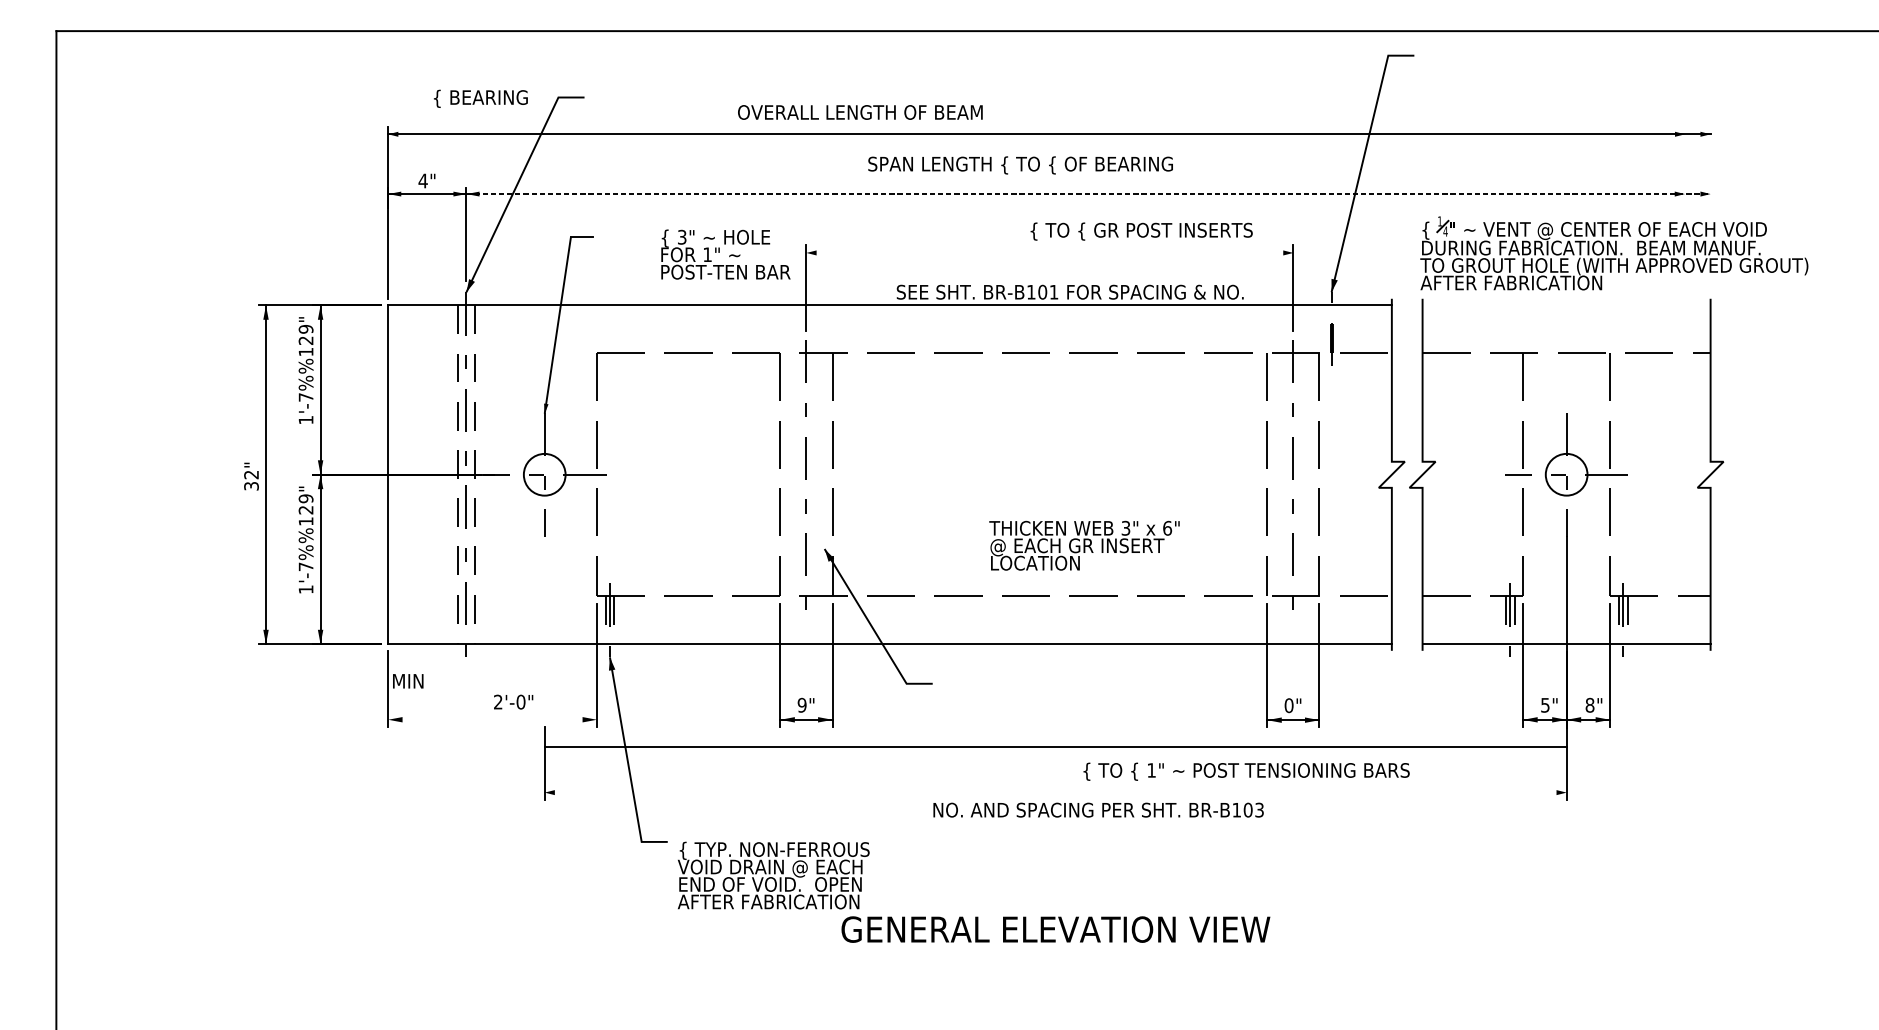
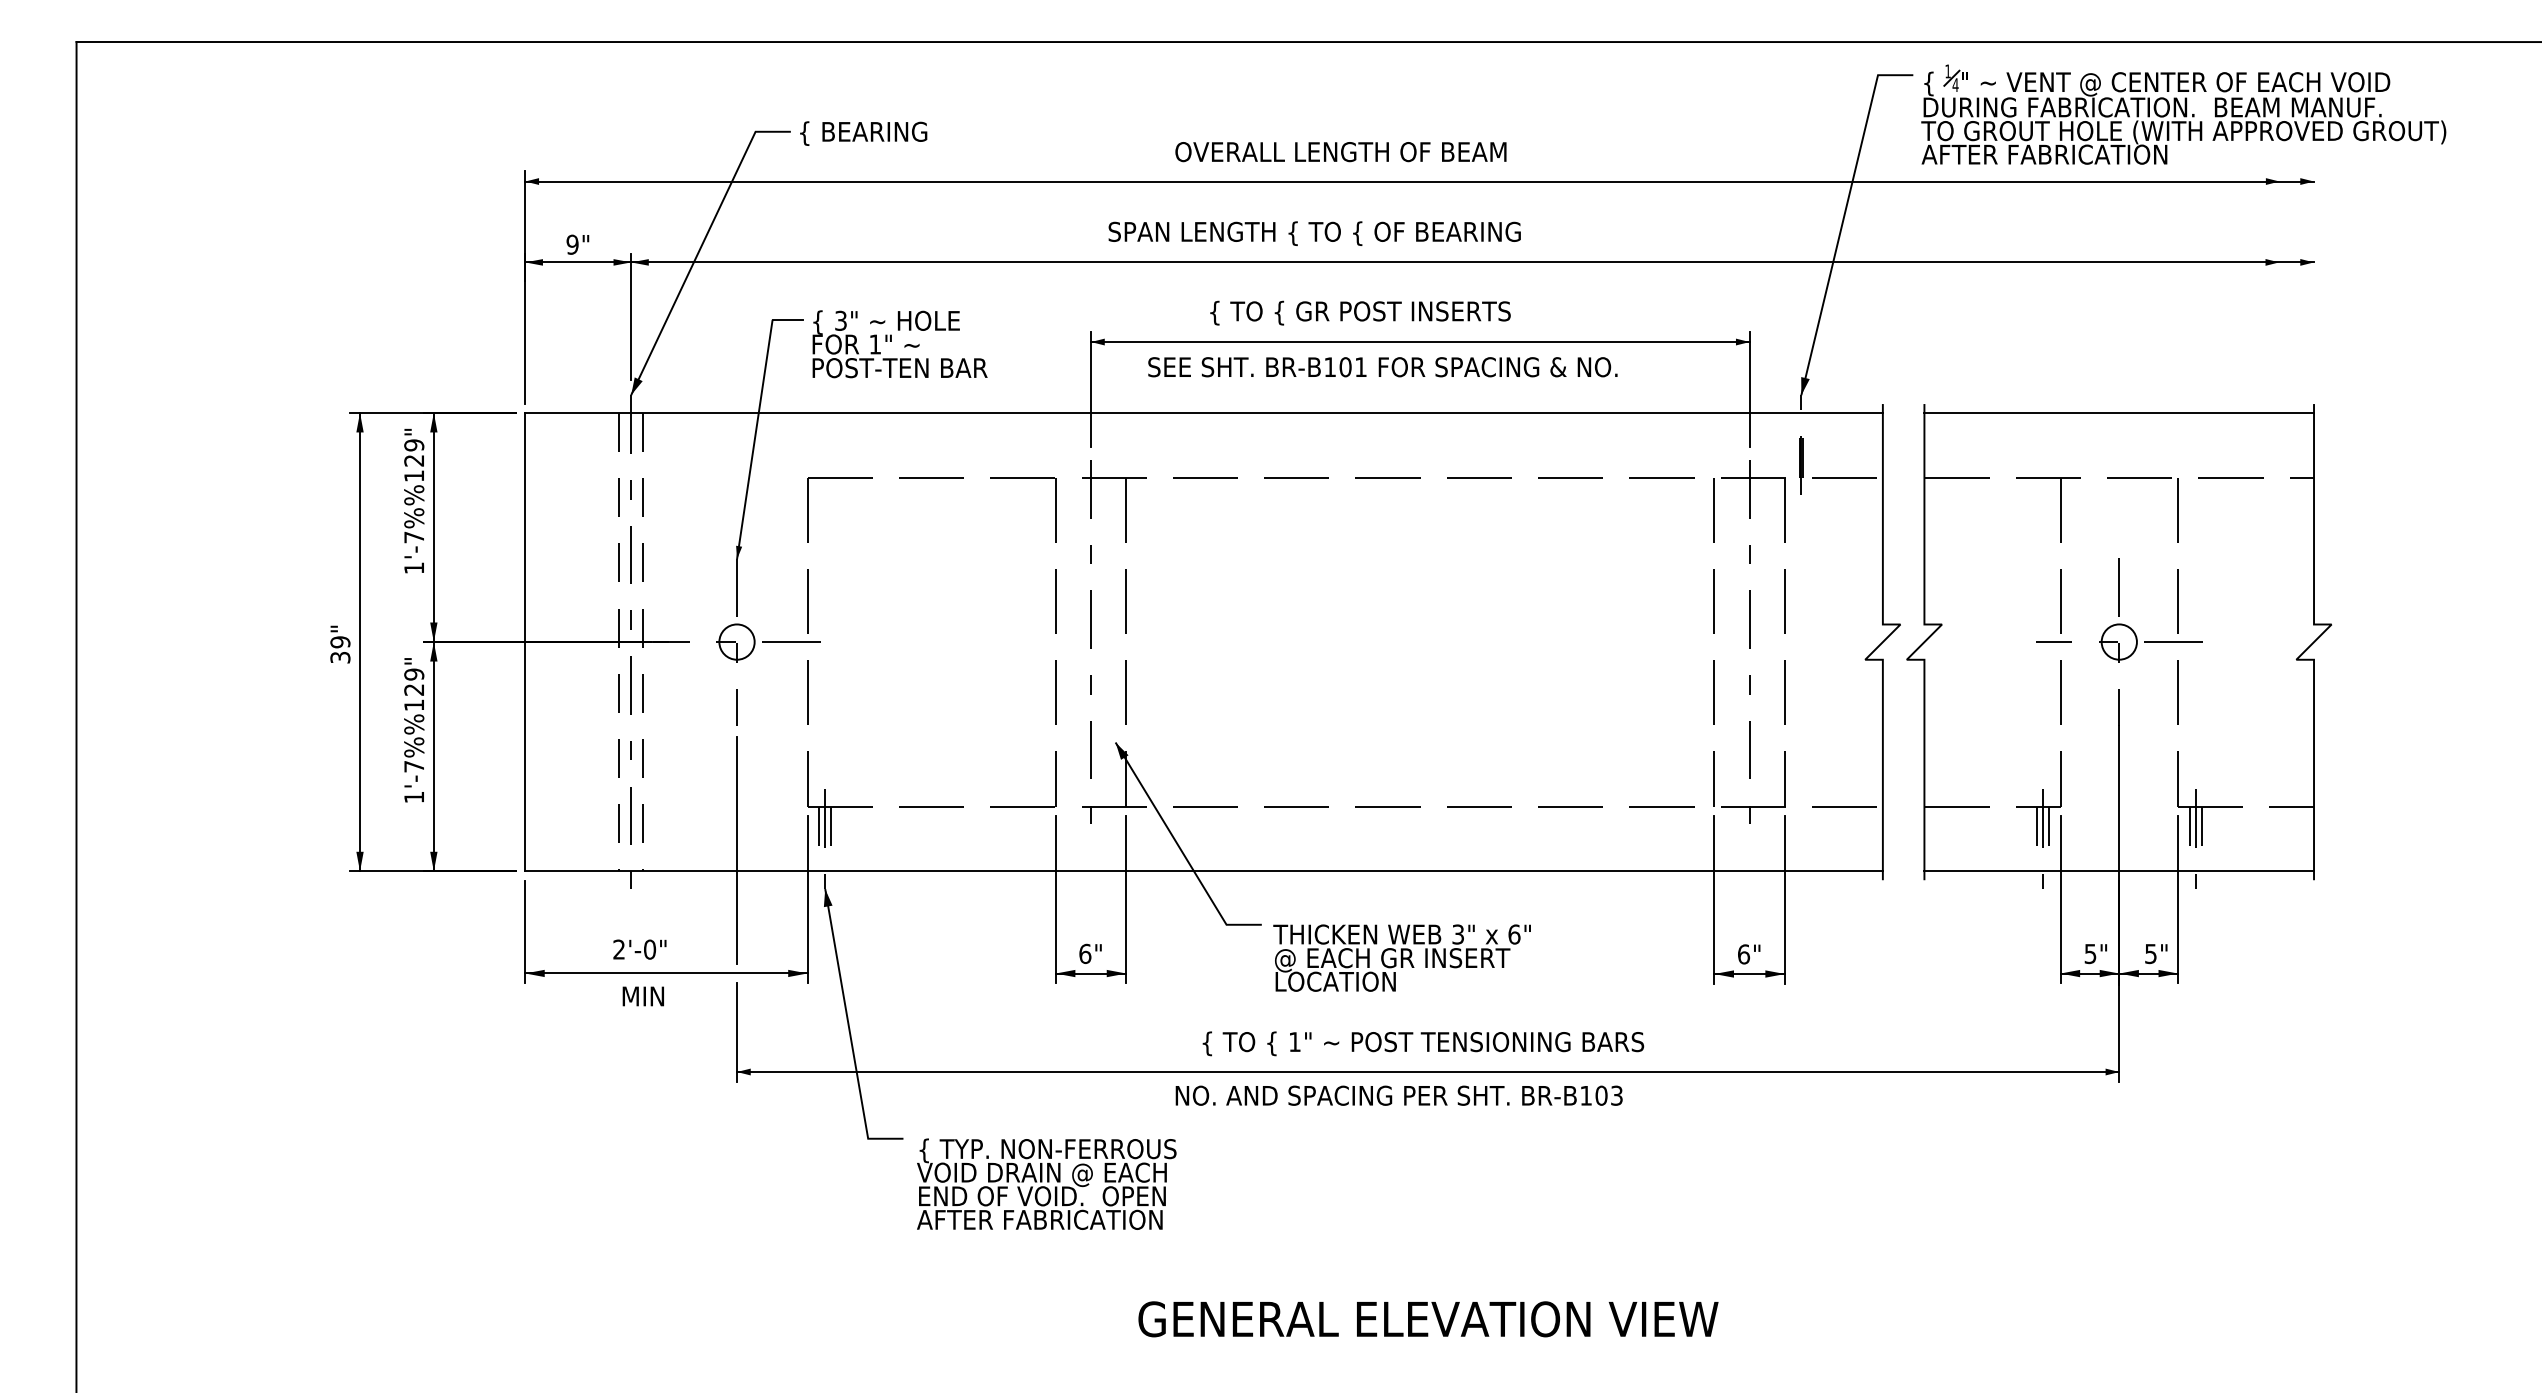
text: (480, 98) -> (863, 133), moved
text: (860, 112) -> (1340, 152), moved
text: (1020, 165) -> (1314, 233), moved
text: (423, 180) -> (572, 244), 4" -> 9"
line: (1089, 194) -> (1473, 262), dashed -> solid
text: (1141, 231) -> (1360, 312), moved
line: (1050, 253) -> (1420, 342), added
part: (1614, 253) -> (2183, 114), moved
text: (725, 254) -> (899, 344), moved
text: (1069, 292) -> (1382, 367), moved
line: (1566, 305) -> (2119, 412), added
circle: (544, 474) -> (736, 641), size x0.62
circle: (1566, 474) -> (2118, 641), size x0.62
text: (251, 475) -> (340, 642), 32" -> 39"
text: (1084, 545) -> (1401, 957), moved
line: (545, 628) -> (737, 850), added
text: (407, 681) -> (642, 996), moved
text: (513, 702) -> (639, 949), moved
text: (802, 705) -> (1085, 953), 9" -> 6"
text: (1289, 705) -> (1744, 954), 0" -> 6"
text: (1589, 705) -> (2150, 953), 8" -> 5"
line: (492, 719) -> (666, 973), added
line: (1055, 747) -> (1428, 1072), moved
text: (1246, 771) -> (1423, 1043), moved
text: (1098, 809) -> (1398, 1095), moved
text: (1055, 929) -> (1428, 1319), moved

